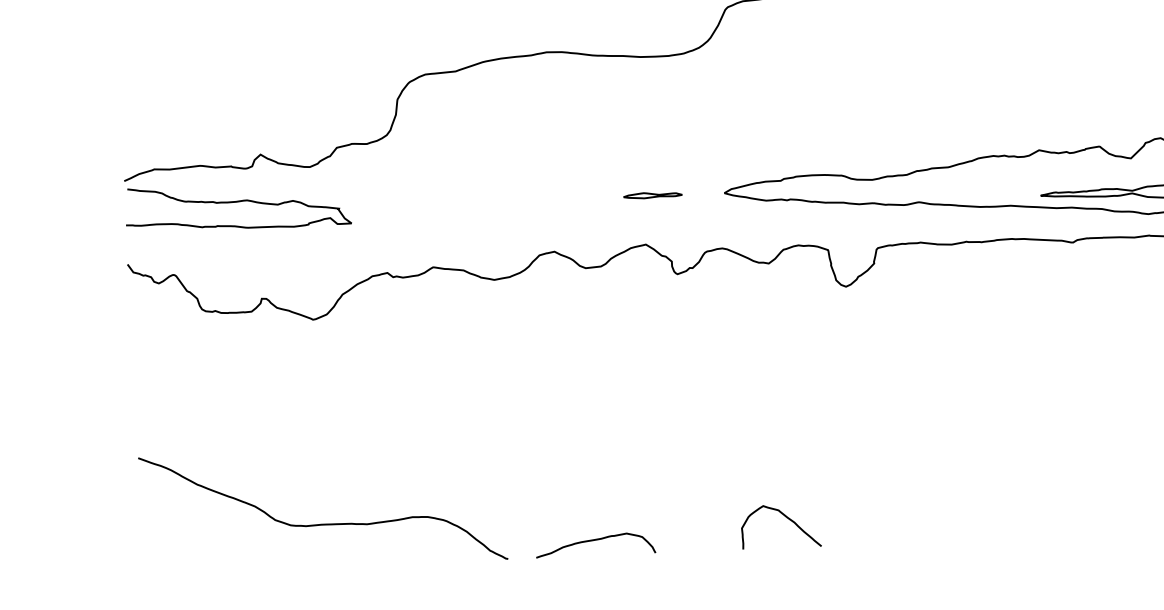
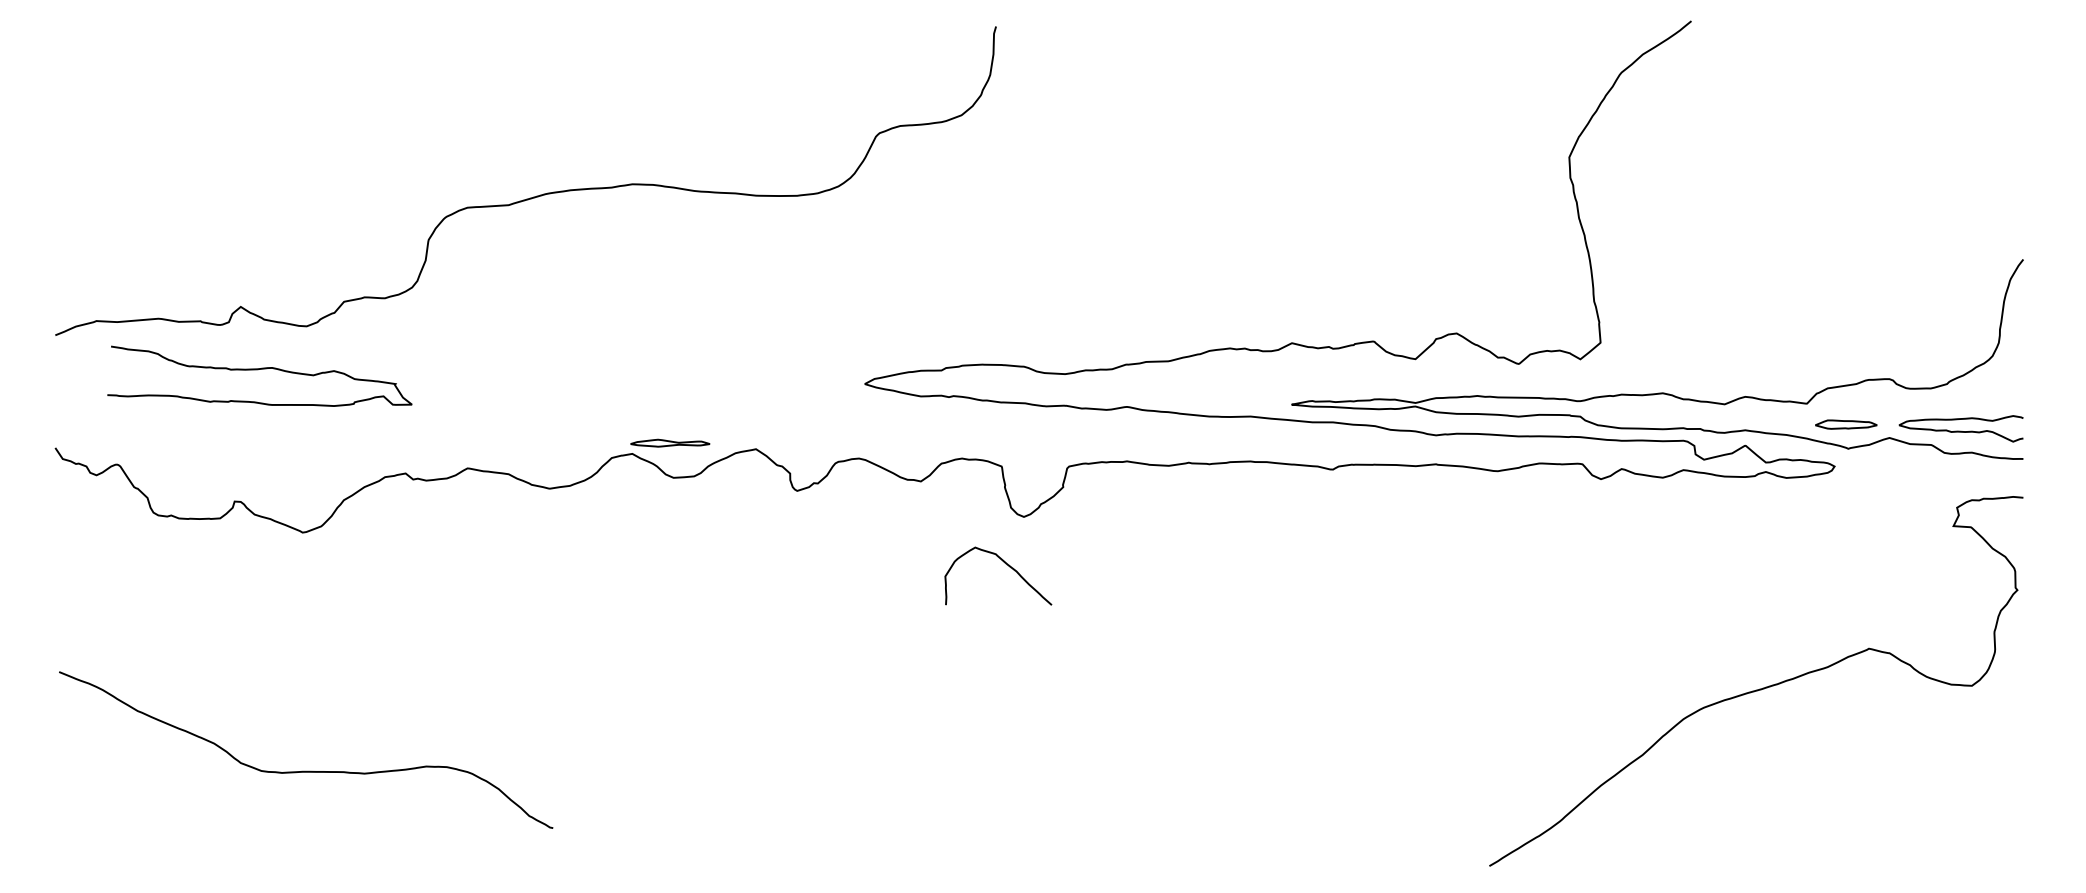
part: (653, 194) -> (670, 442), moved
curve: (237, 202) -> (258, 370), moved
curve: (786, 517) -> (1005, 564), moved
curve: (324, 523) -> (306, 770), moved
curve: (594, 540) -> (670, 846), removed

